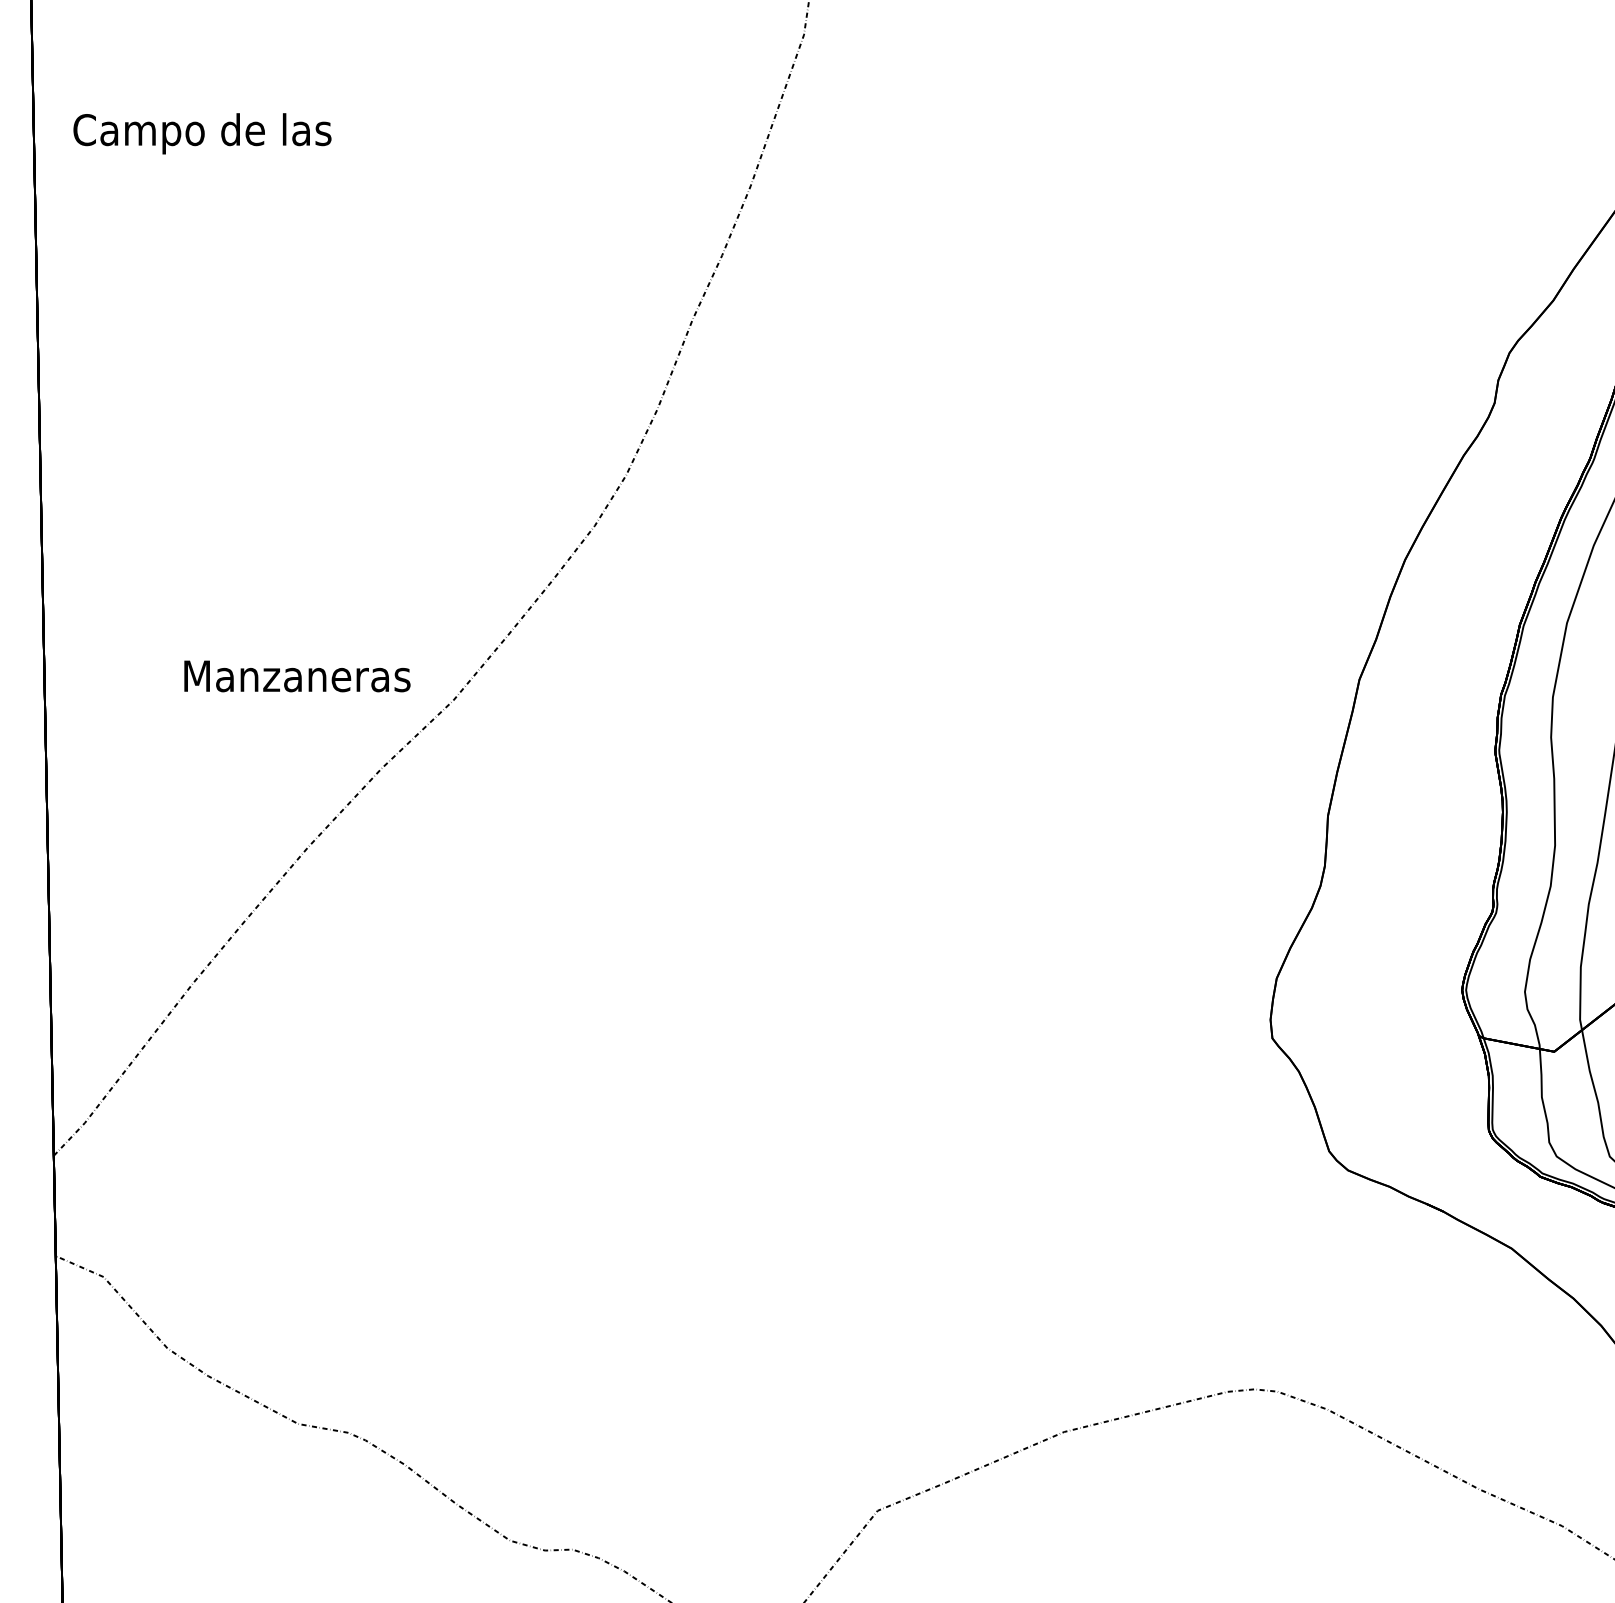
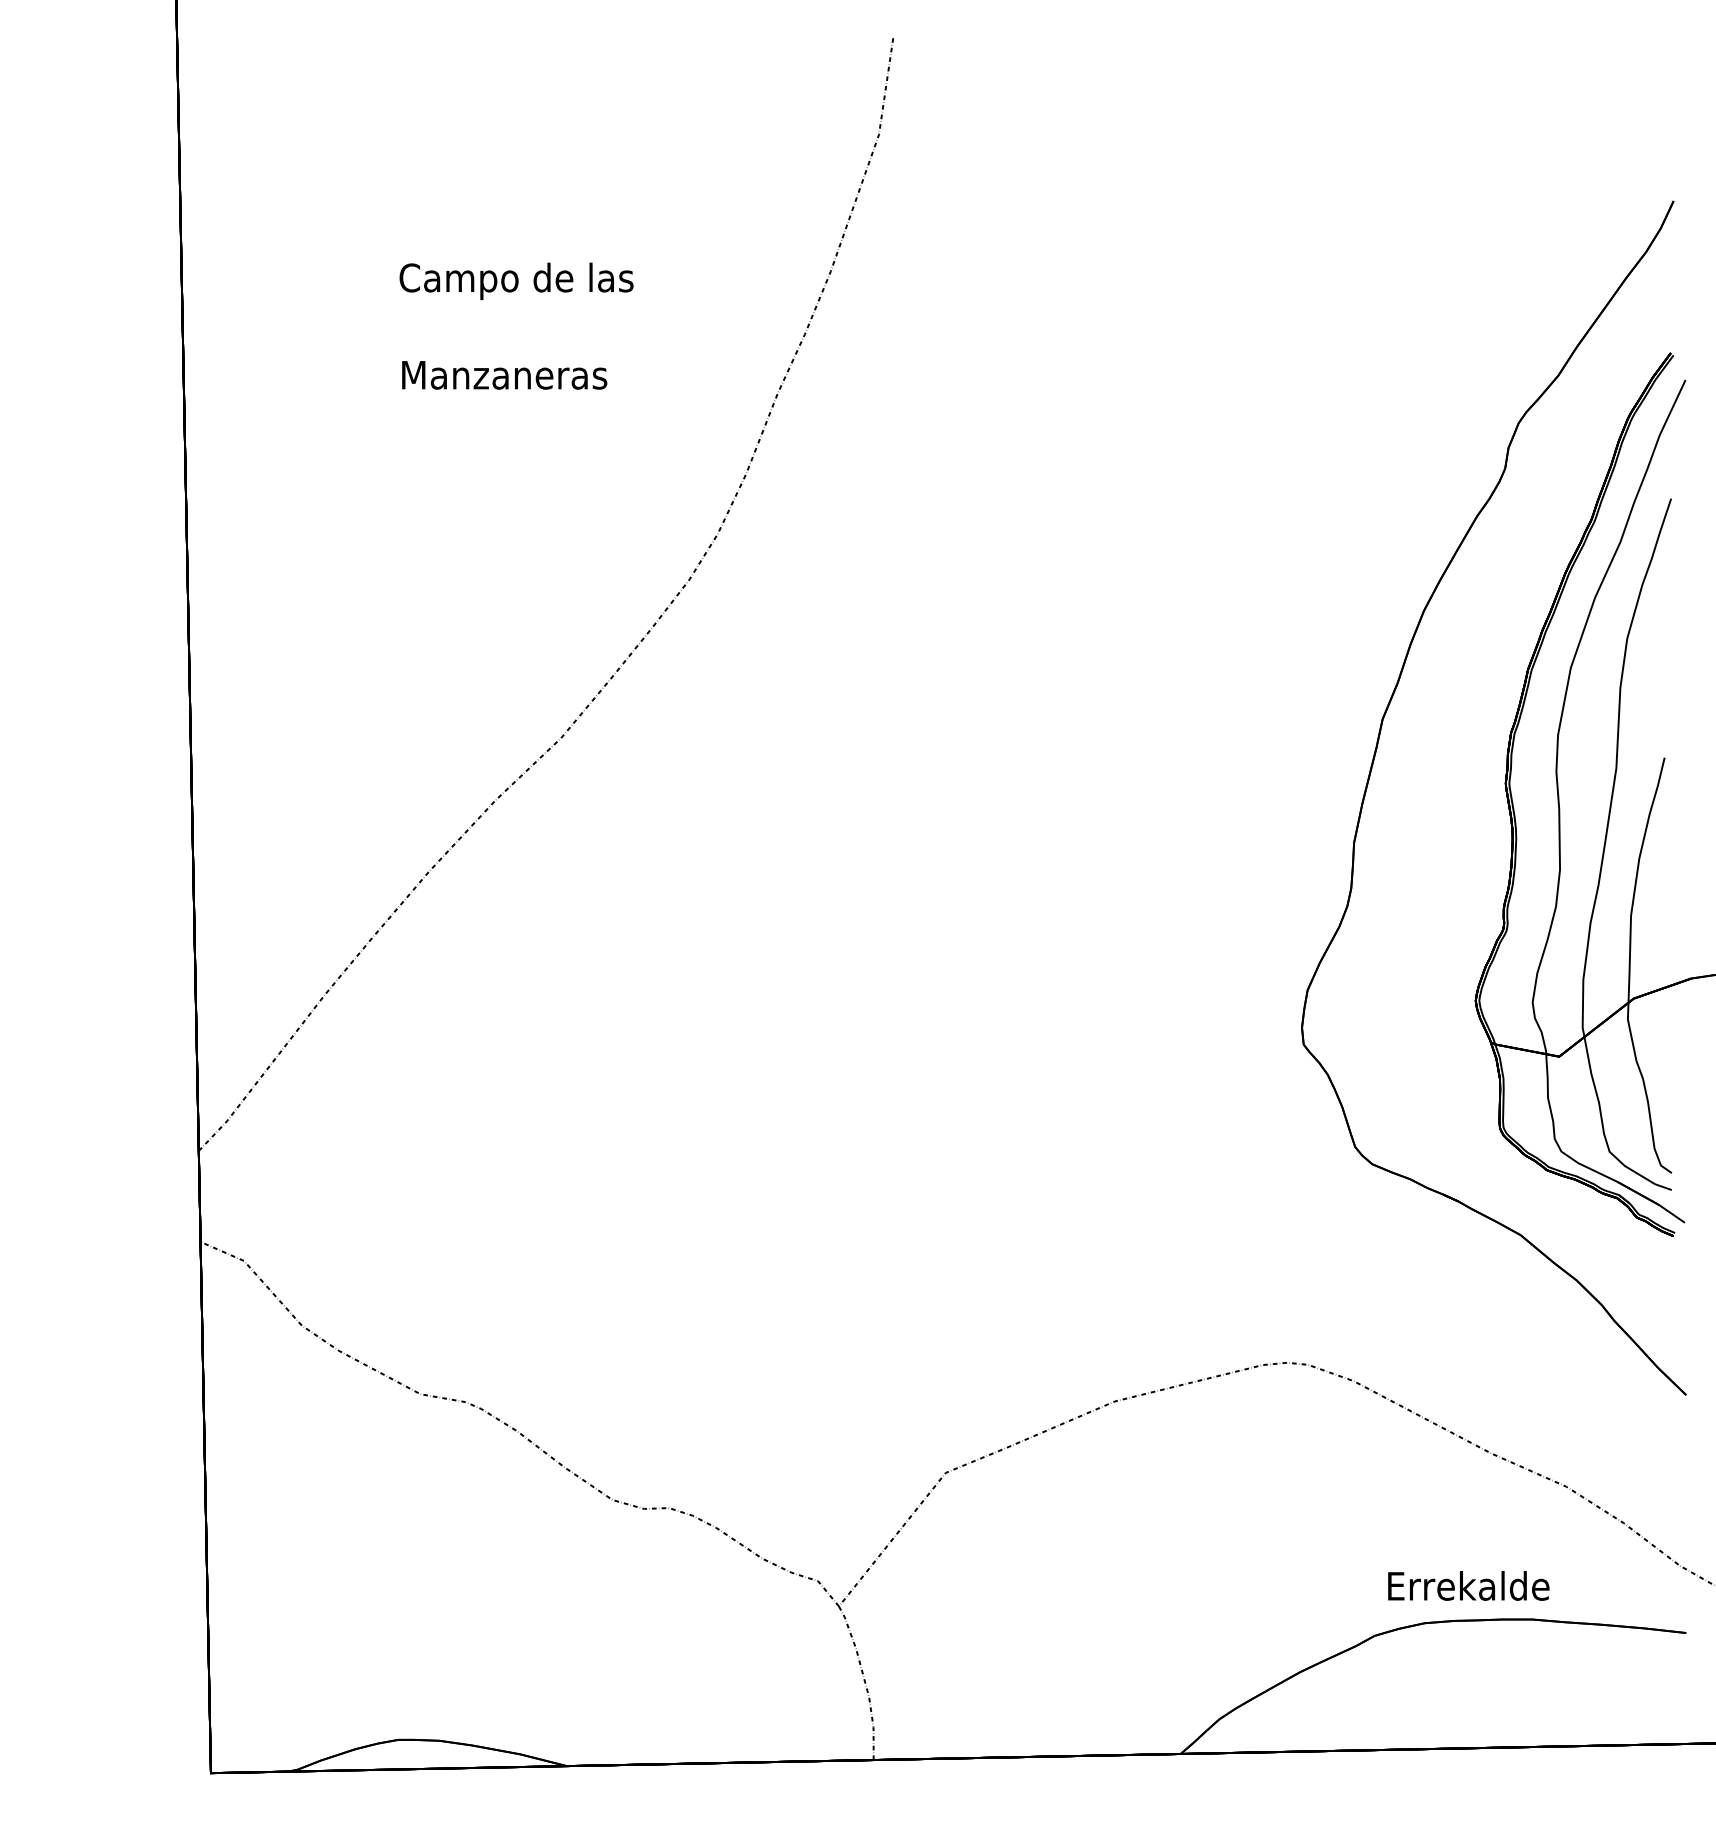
text: (202, 132) -> (516, 280), moved
text: (297, 676) -> (504, 375), moved

